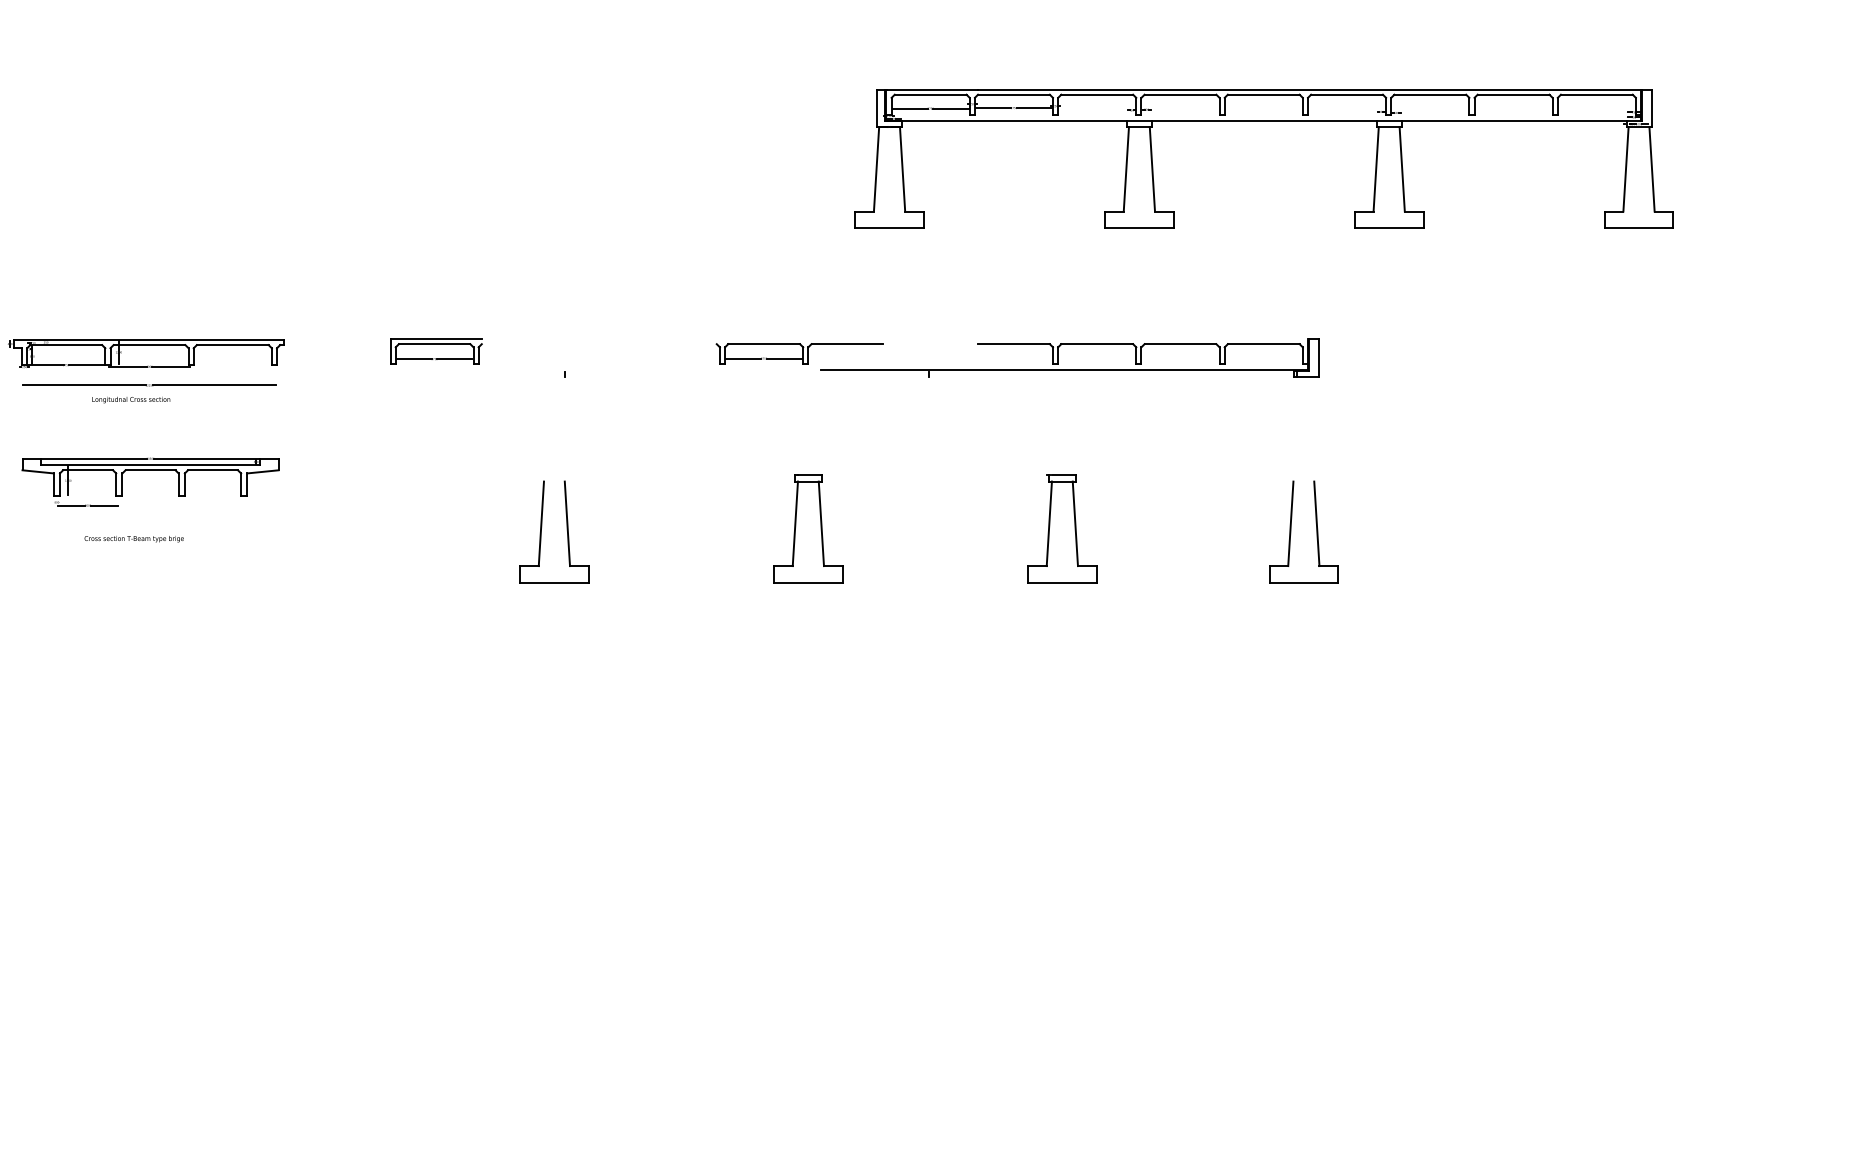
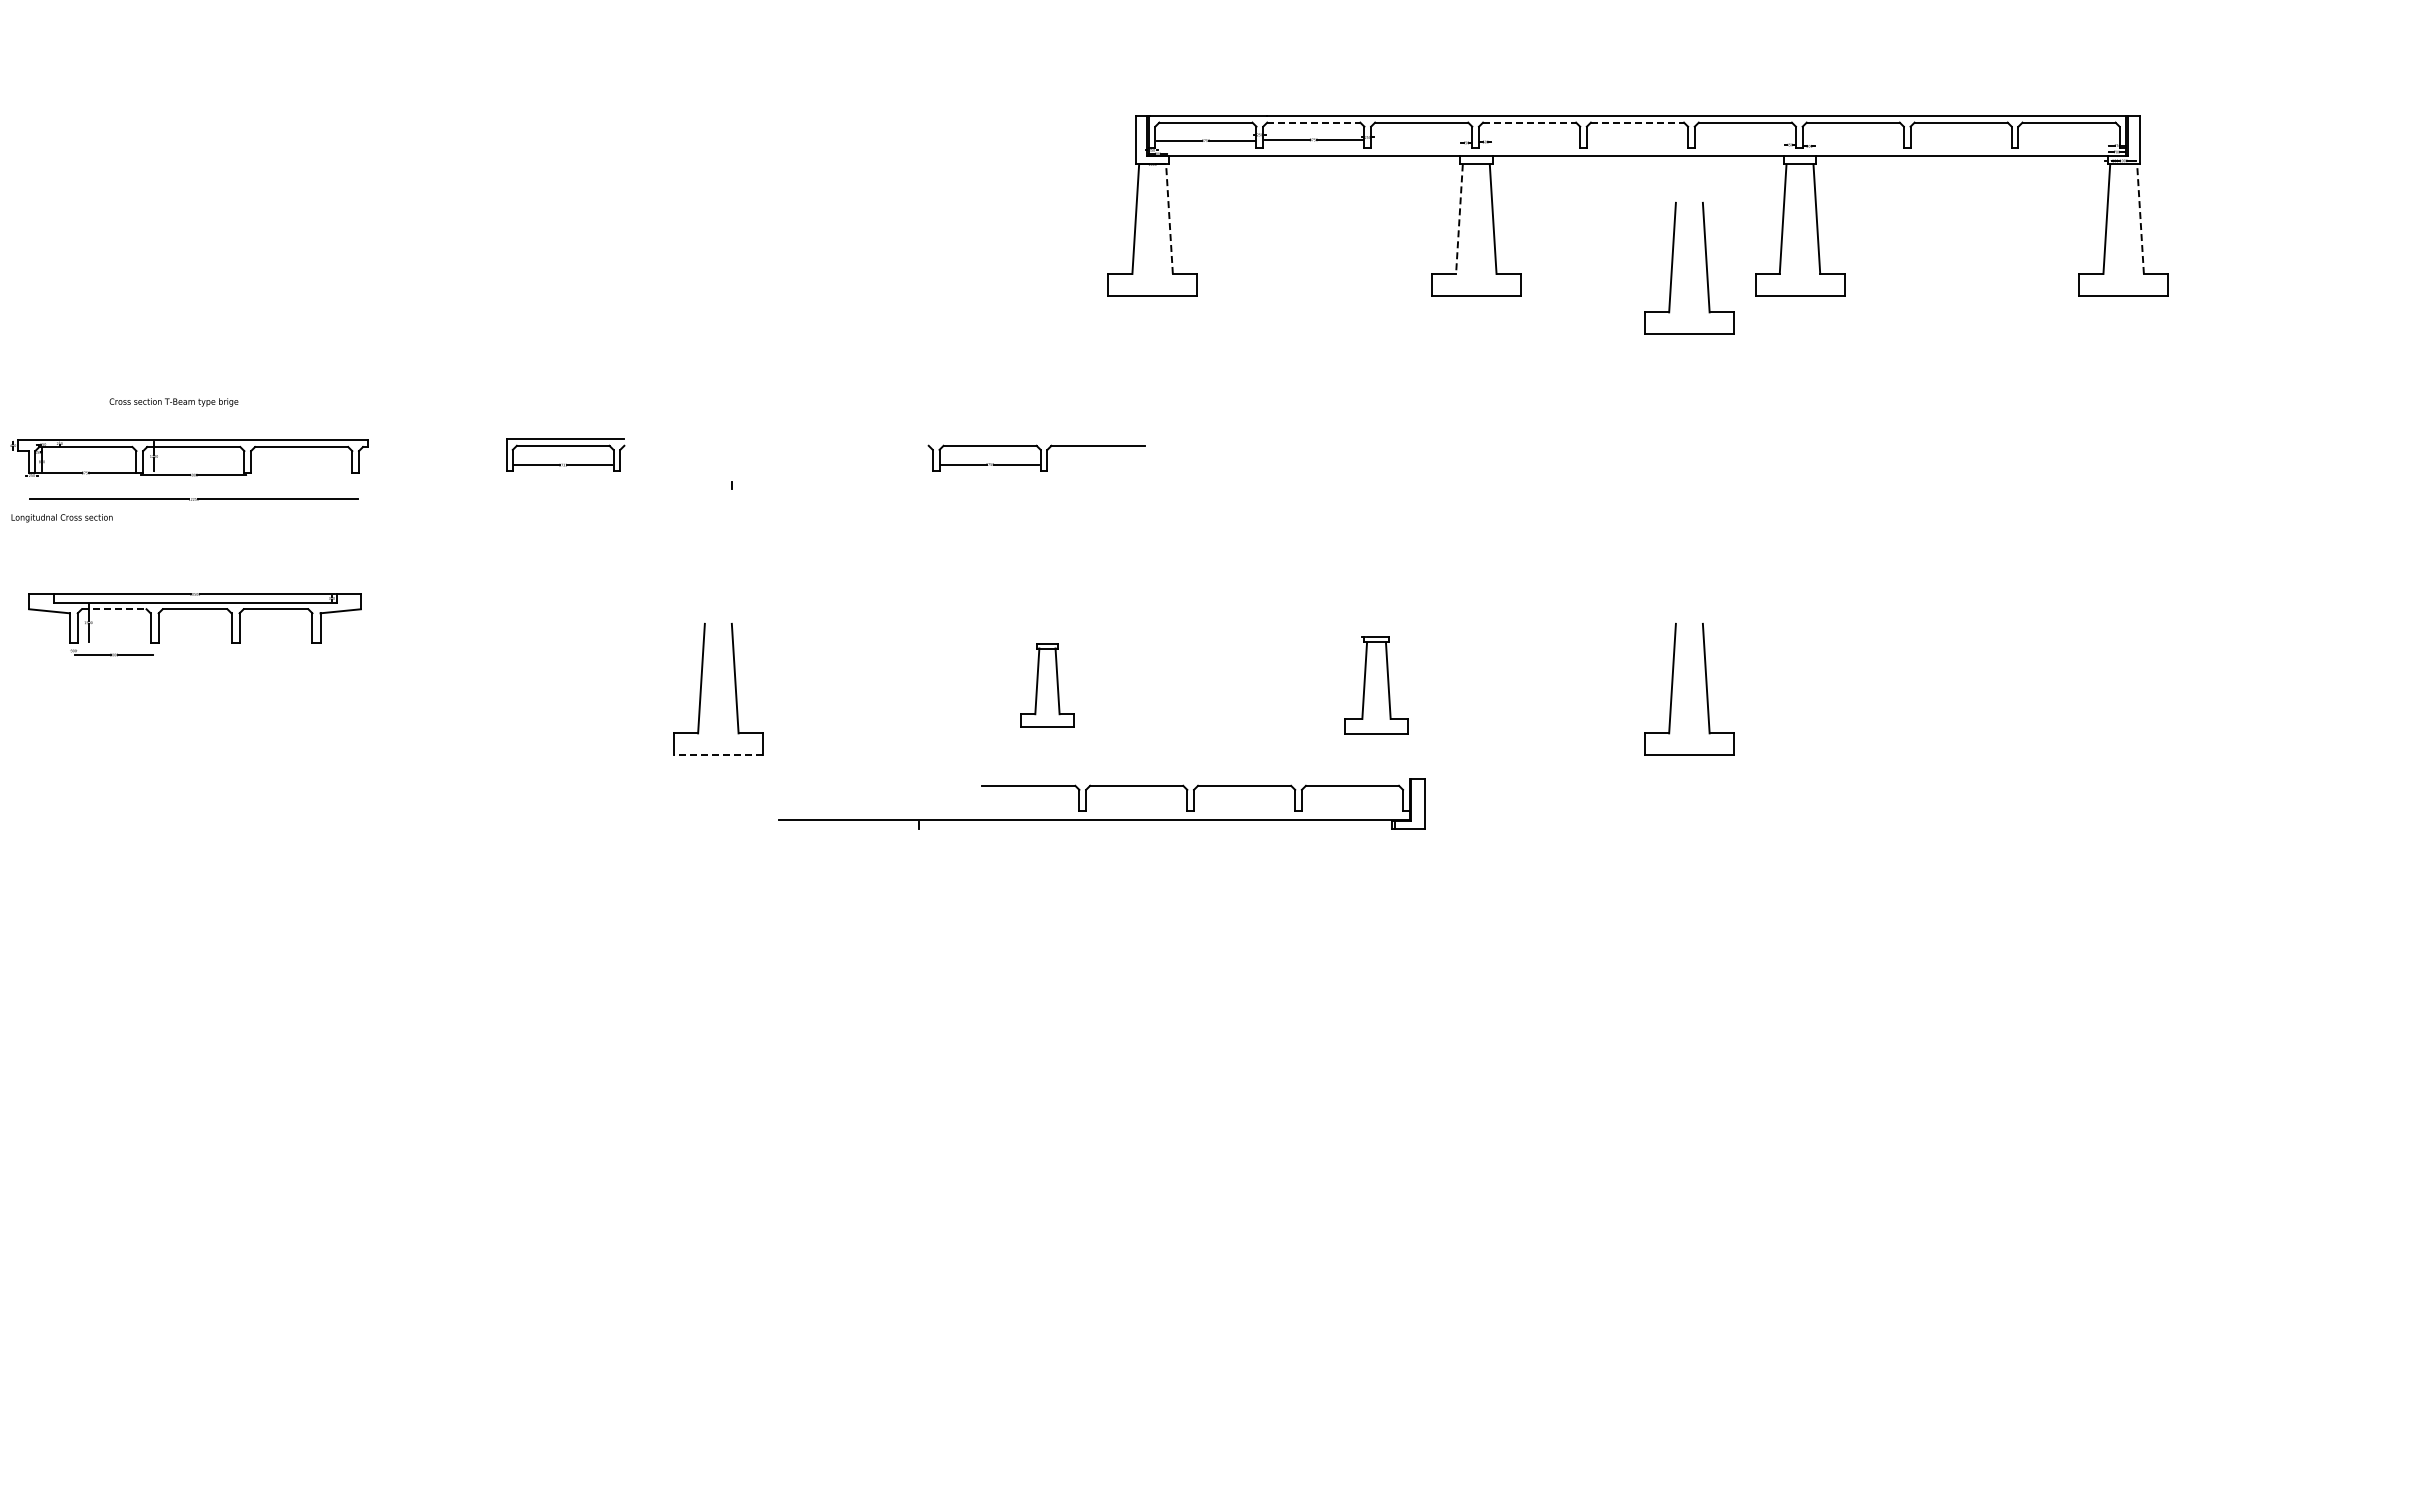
line: (1013, 94) -> (1313, 122), solid -> dashed
line: (1180, 94) -> (1529, 122), solid -> dashed
line: (1263, 94) -> (1637, 122), solid -> dashed
line: (902, 169) -> (1169, 219), solid -> dashed
line: (1126, 169) -> (1459, 219), solid -> dashed
line: (1652, 169) -> (2140, 219), solid -> dashed
part: (1316, 205) -> (1705, 266), added
part: (1058, 357) -> (1086, 803), moved
text: (130, 400) -> (61, 518), moved
line: (88, 470) -> (114, 609), solid -> dashed
part: (808, 529) -> (1047, 685), size x0.6
part: (1062, 529) -> (1376, 685), size x0.7
text: (133, 539) -> (173, 402), moved
line: (554, 582) -> (718, 754), solid -> dashed

